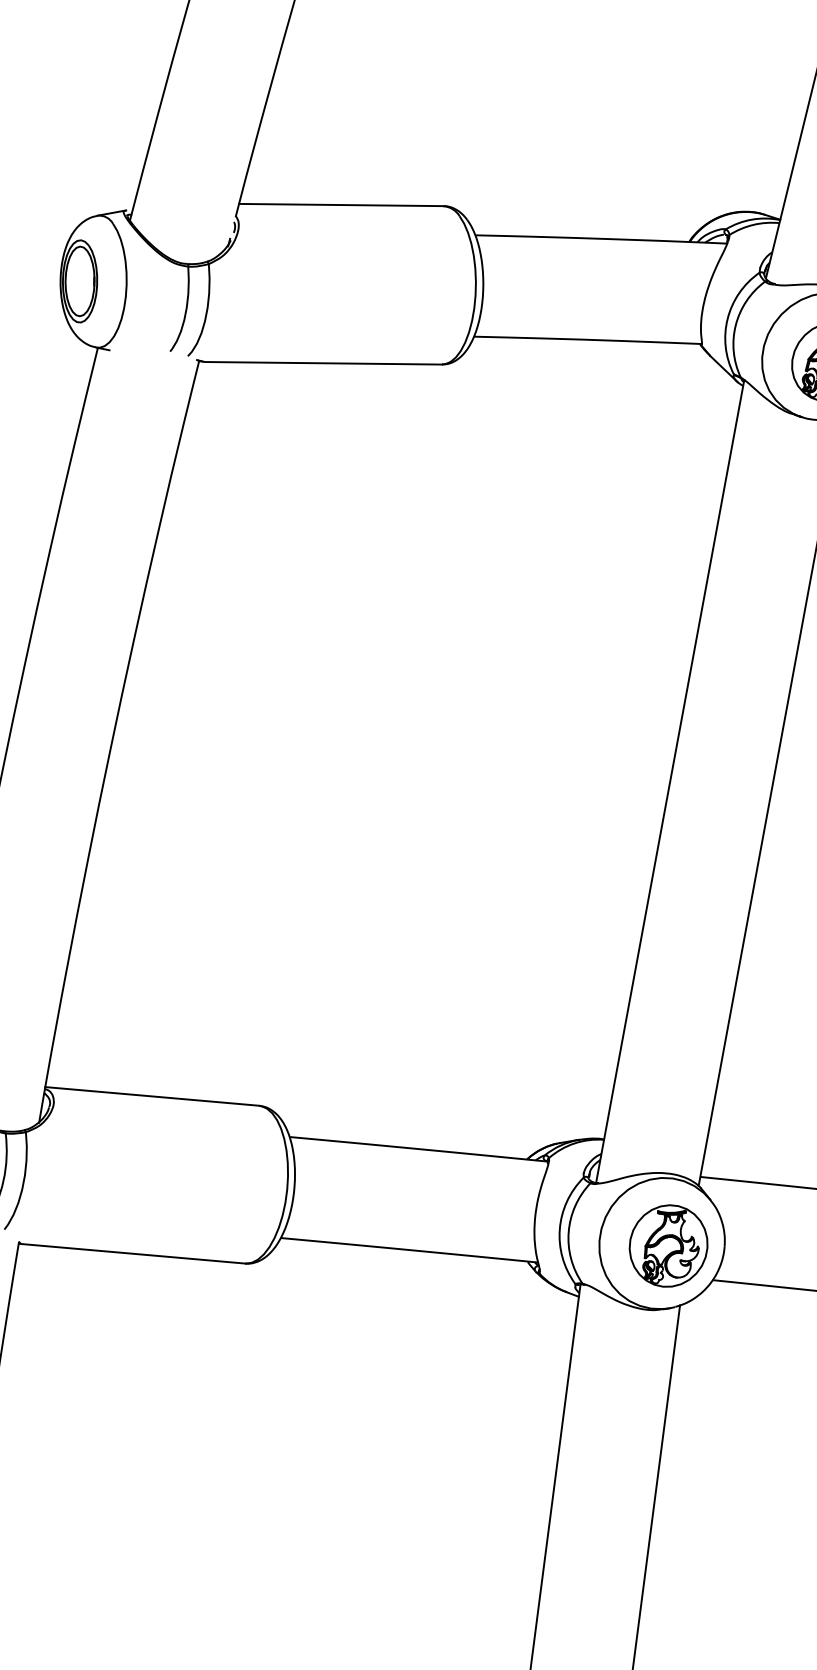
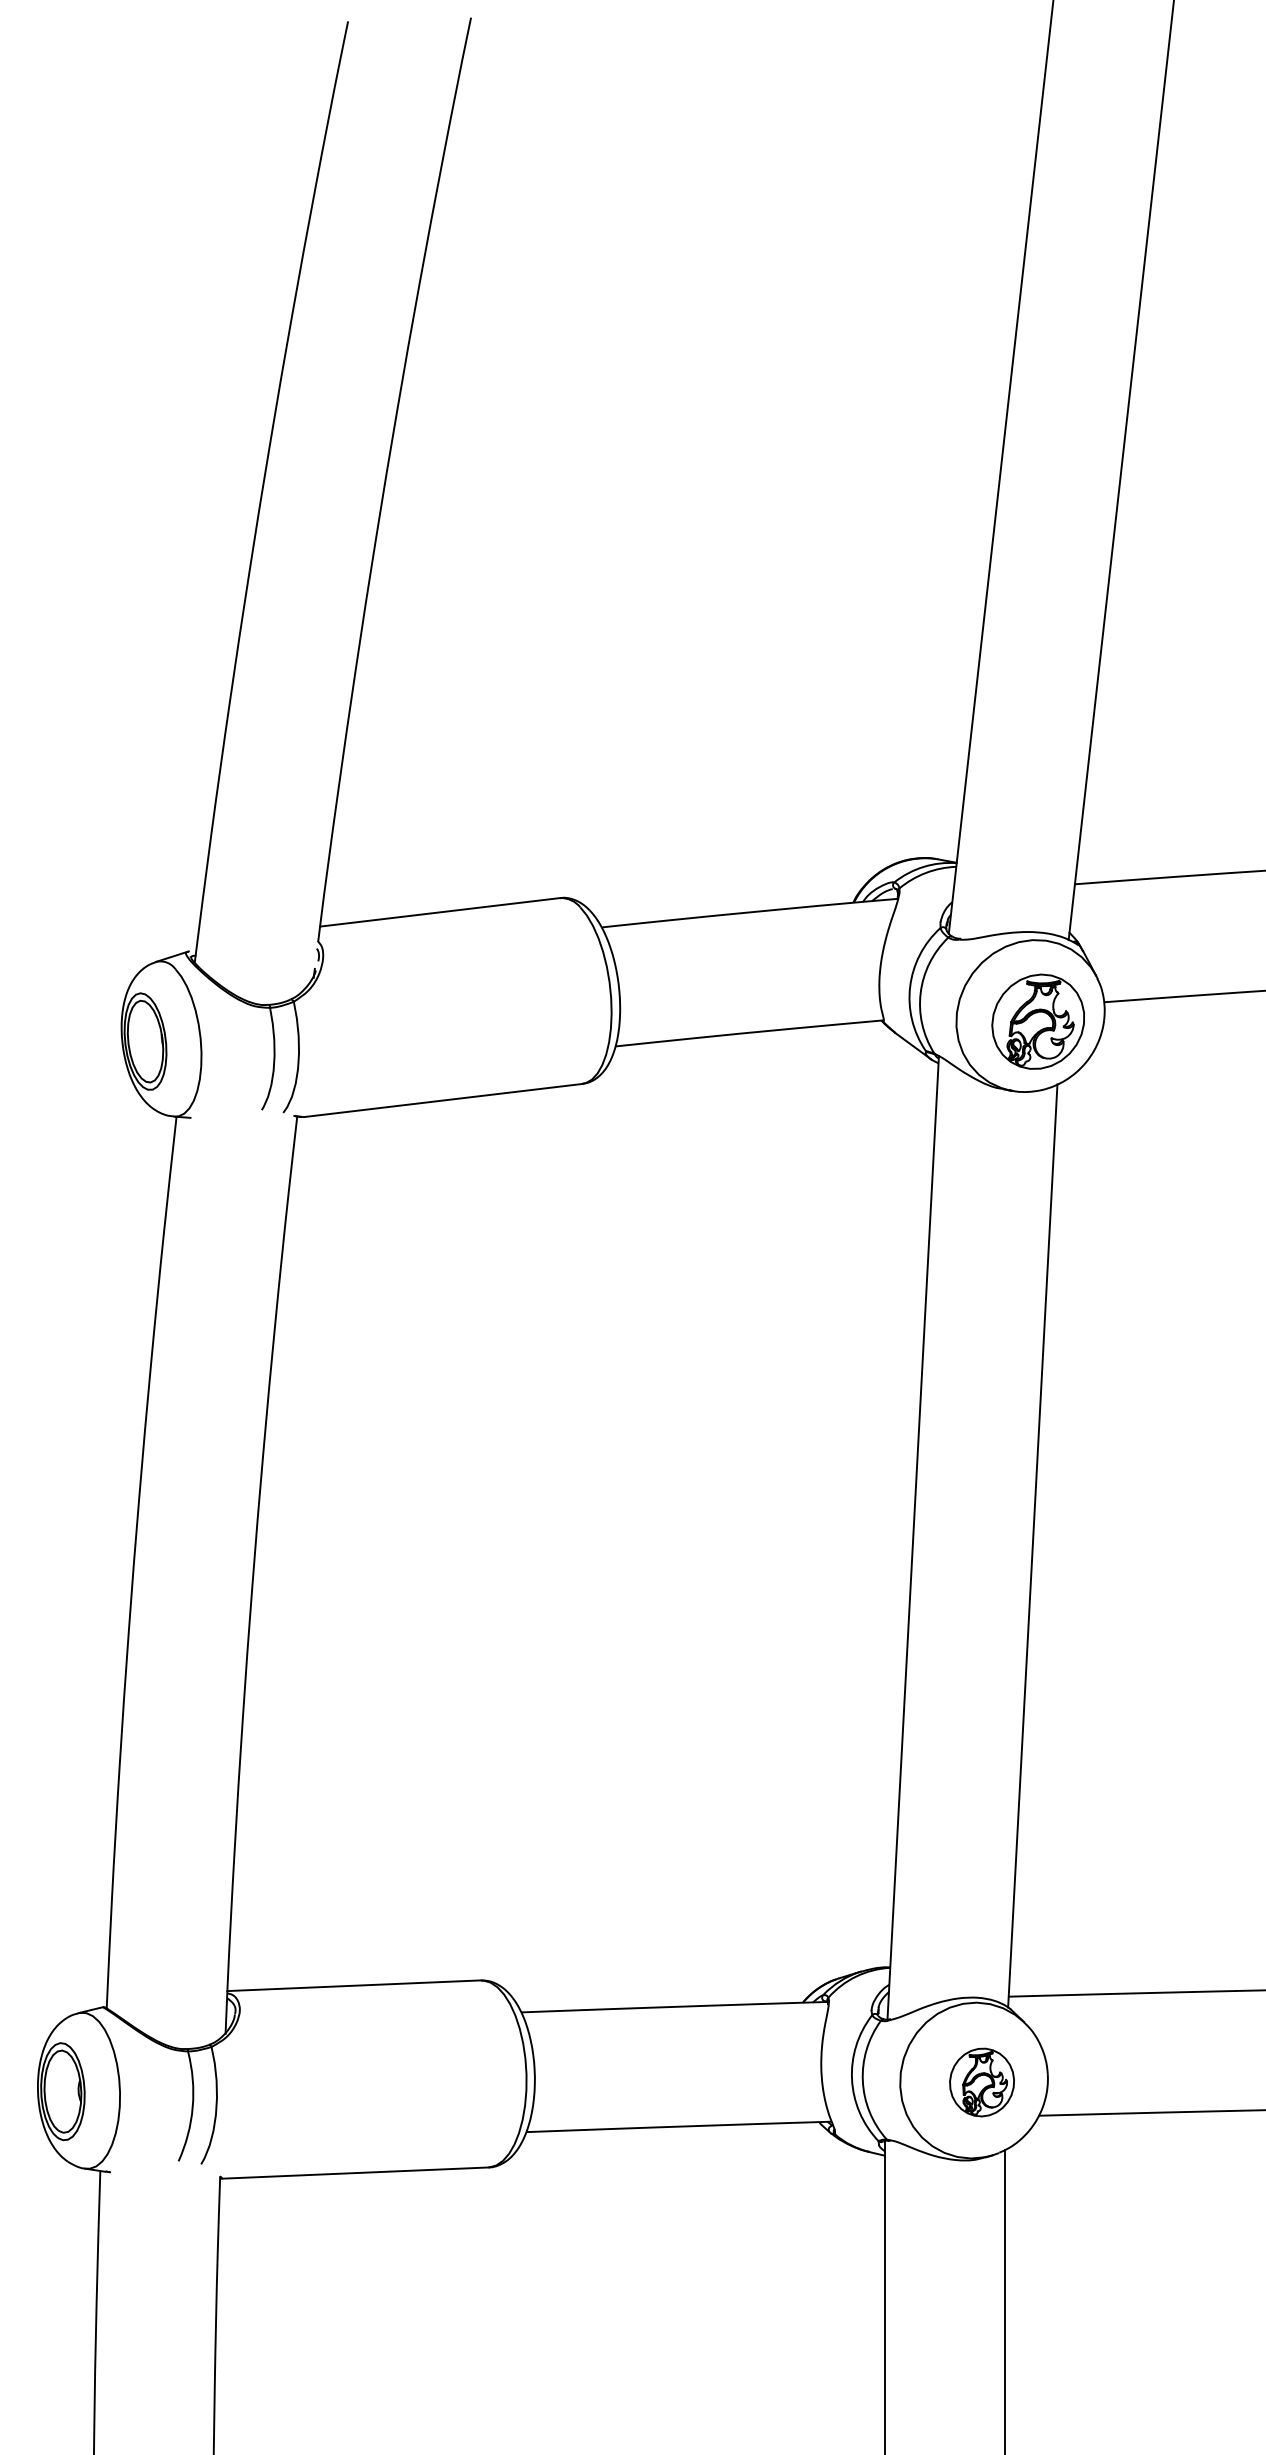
part: (668, 1245) -> (981, 2082), size x0.7

